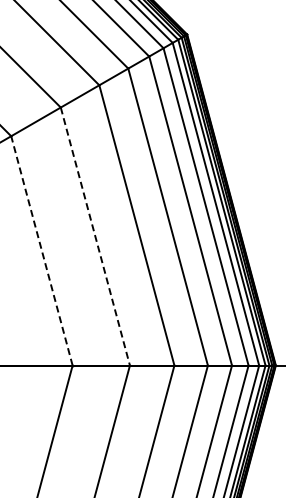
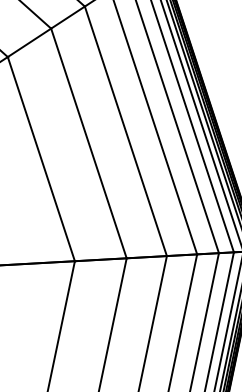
line: (95, 236) -> (89, 143), dashed -> solid
line: (41, 250) -> (40, 158), dashed -> solid

